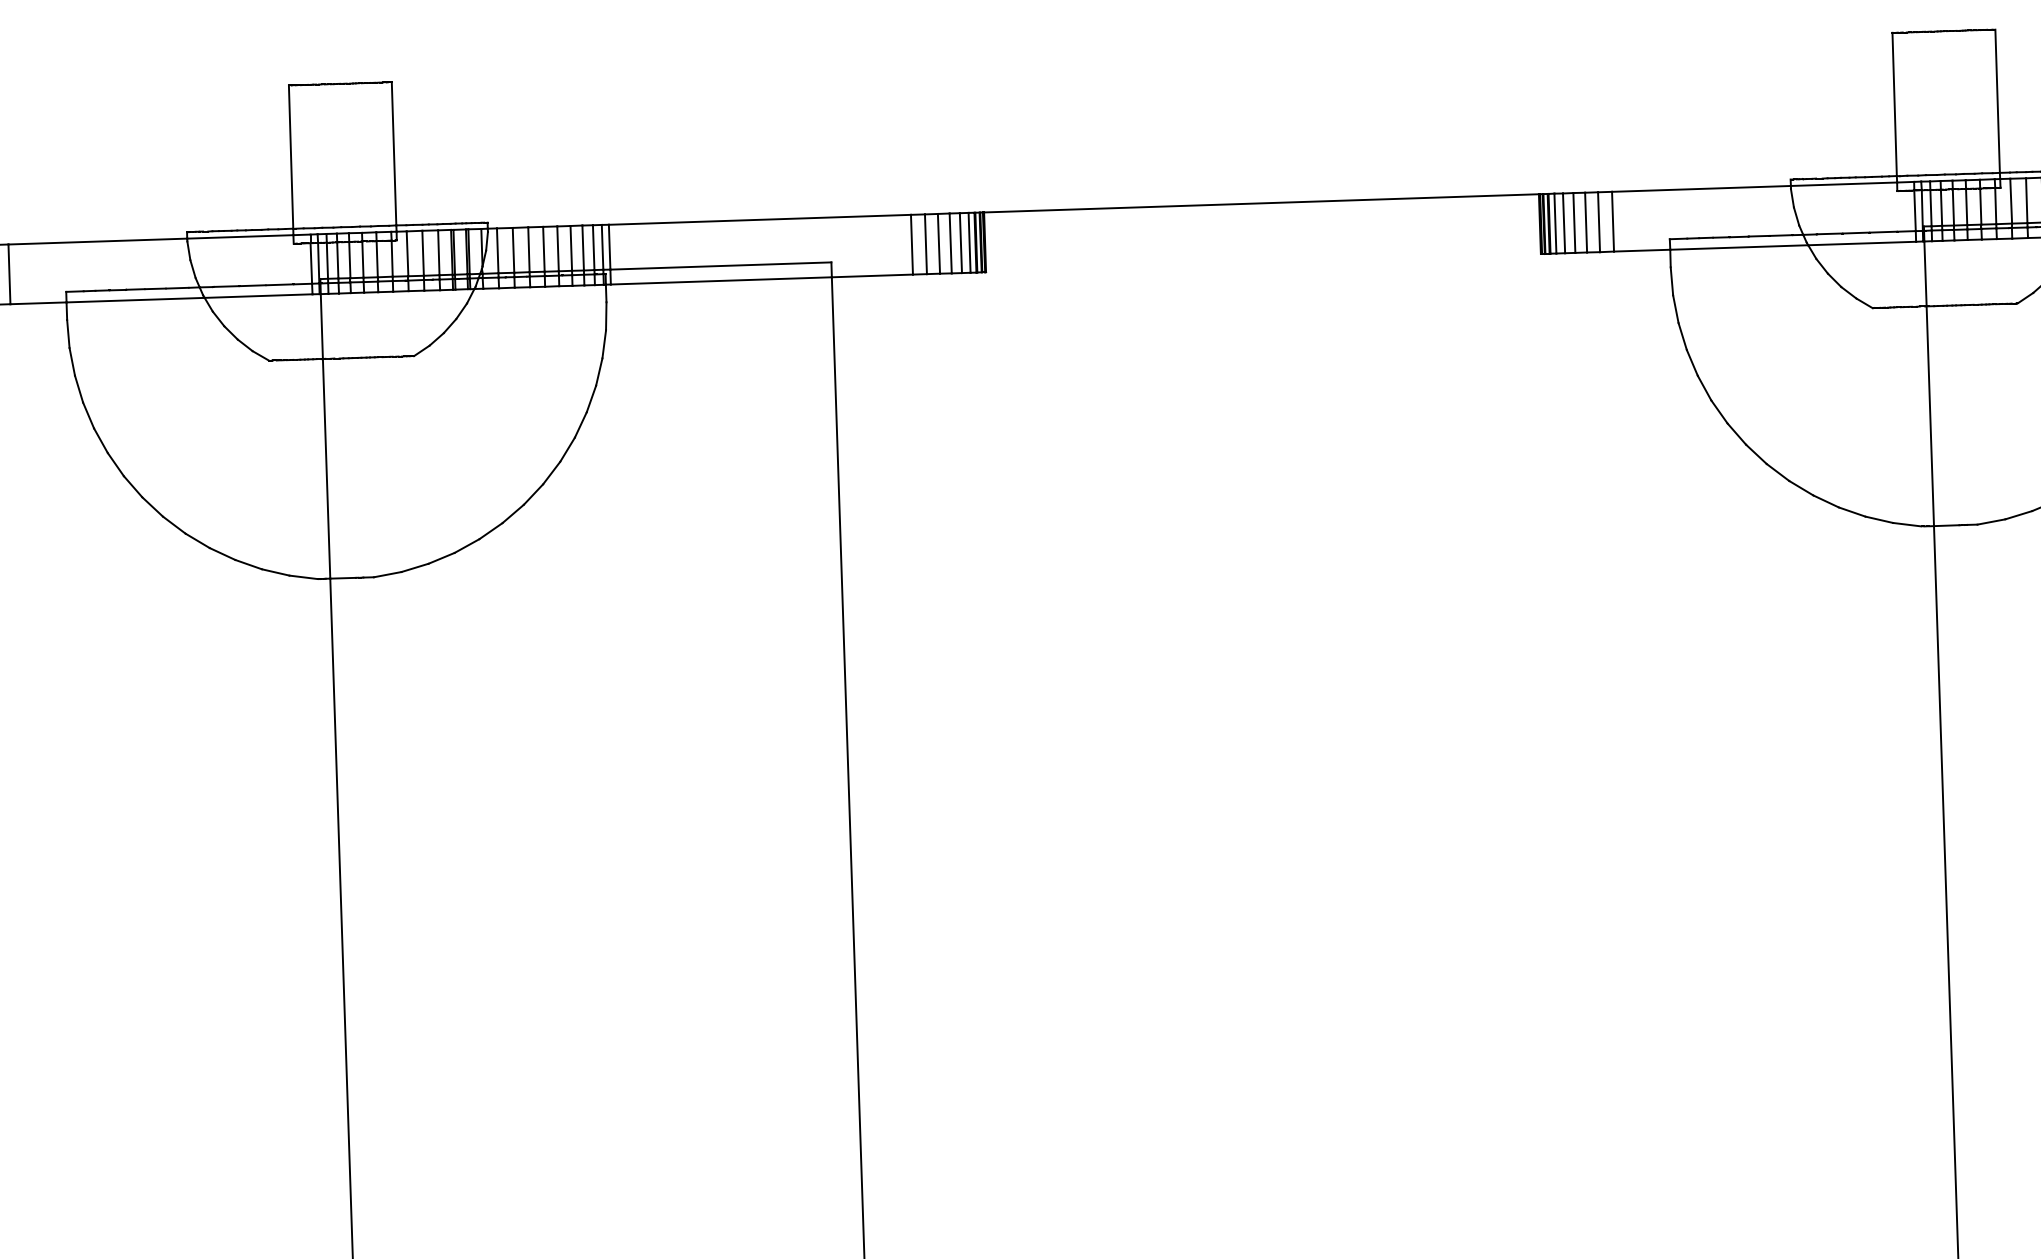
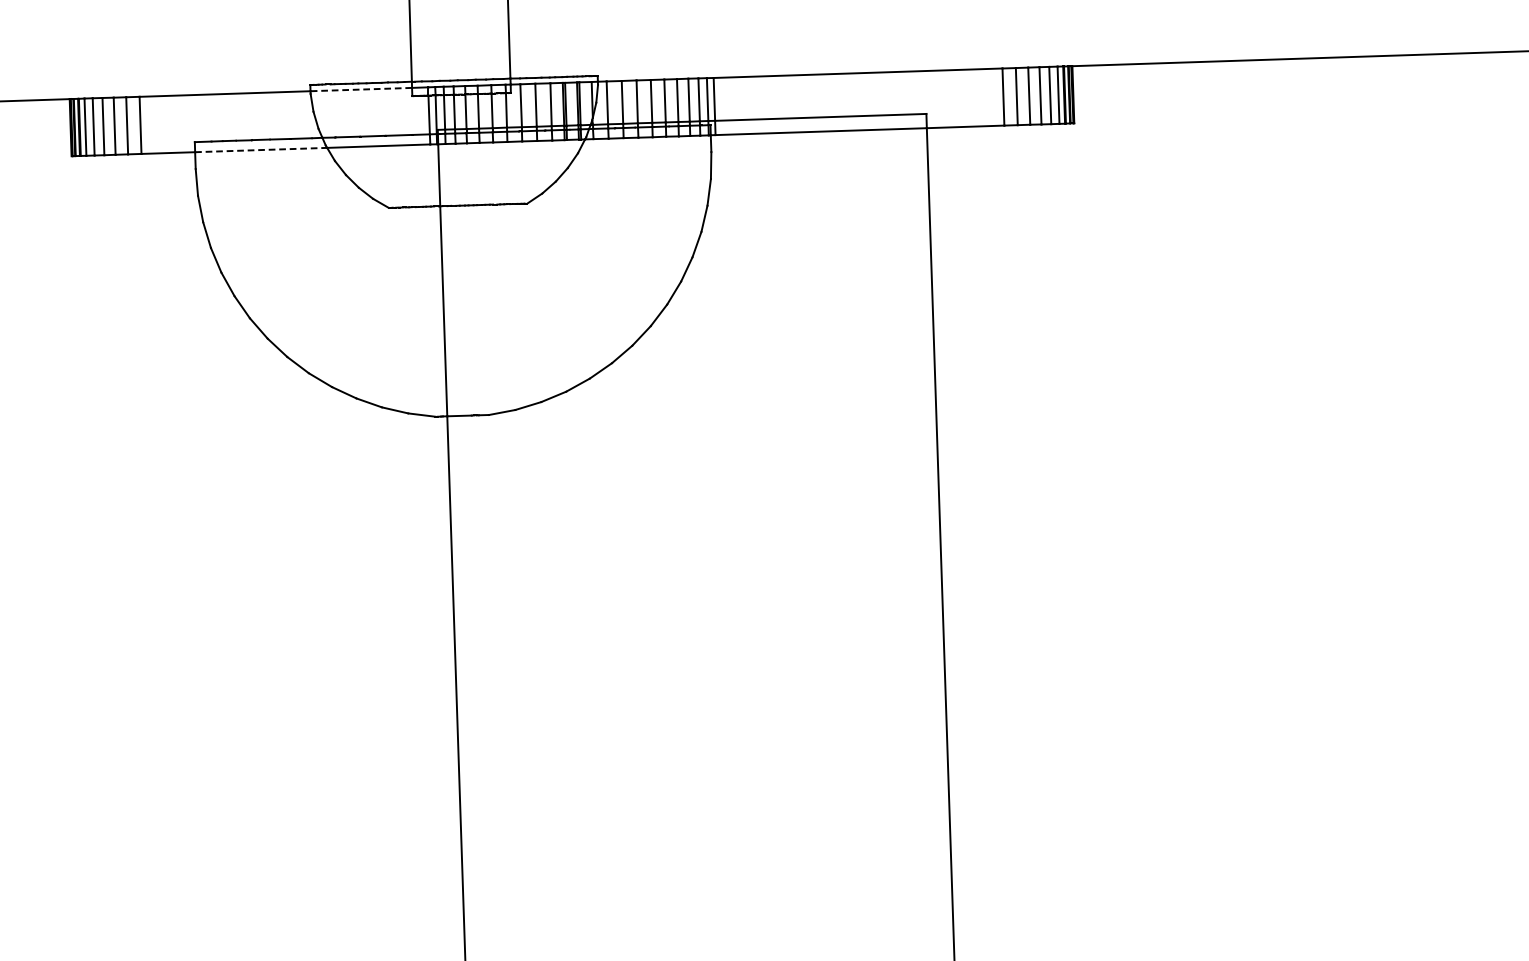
line: (239, 236) -> (360, 89), solid -> dashed
line: (136, 300) -> (262, 150), solid -> dashed

